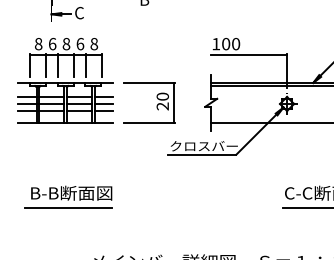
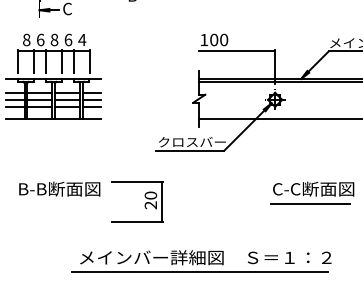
text: (94, 43) -> (82, 39), 8 -> 4
part: (156, 105) -> (144, 204), moved
line: (68, 207) -> (56, 203), removed

